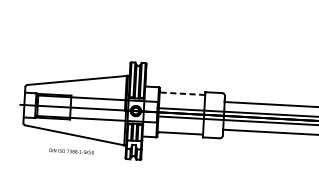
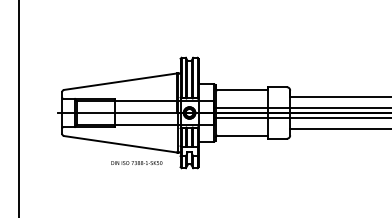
line: (183, 93) -> (242, 90), dashed -> solid
text: (71, 151) -> (136, 162), moved

